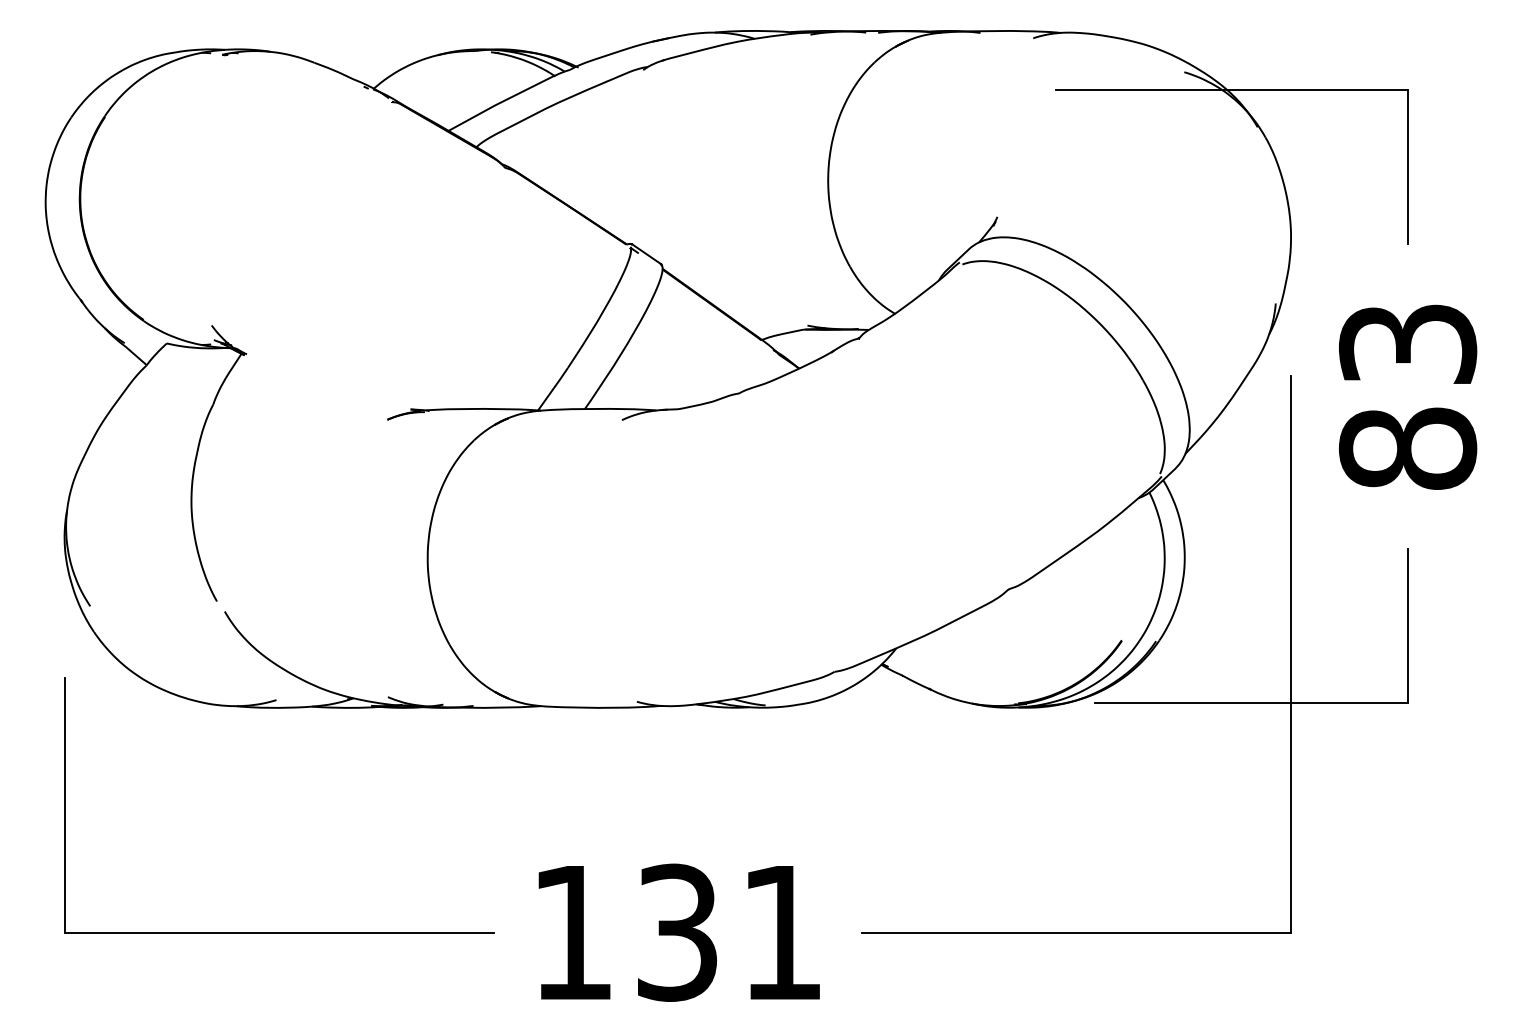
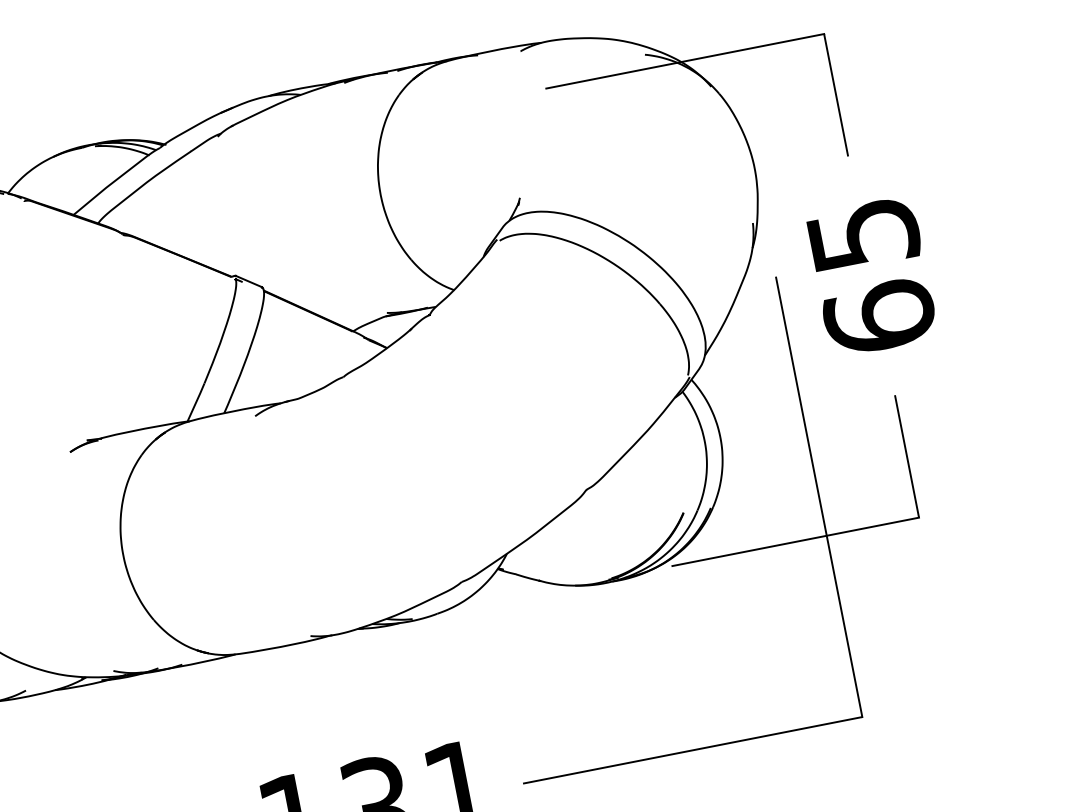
text: (1407, 396) -> (871, 276), 83 -> 65

